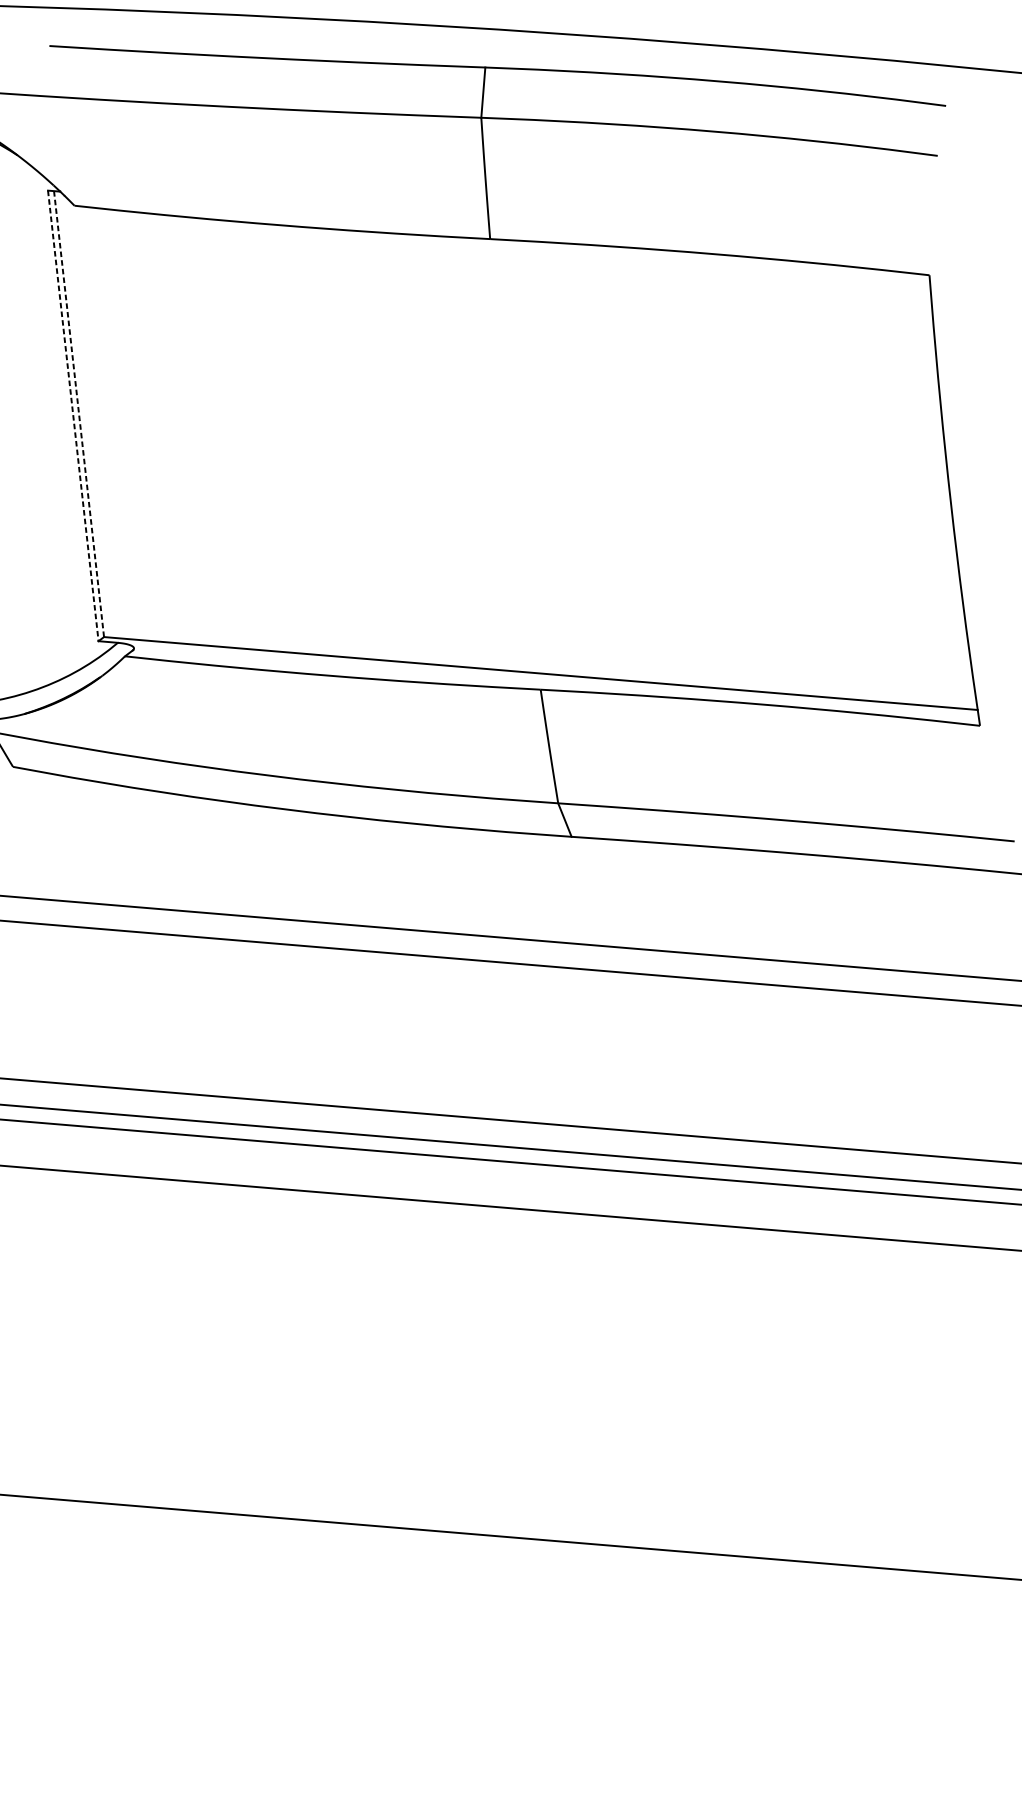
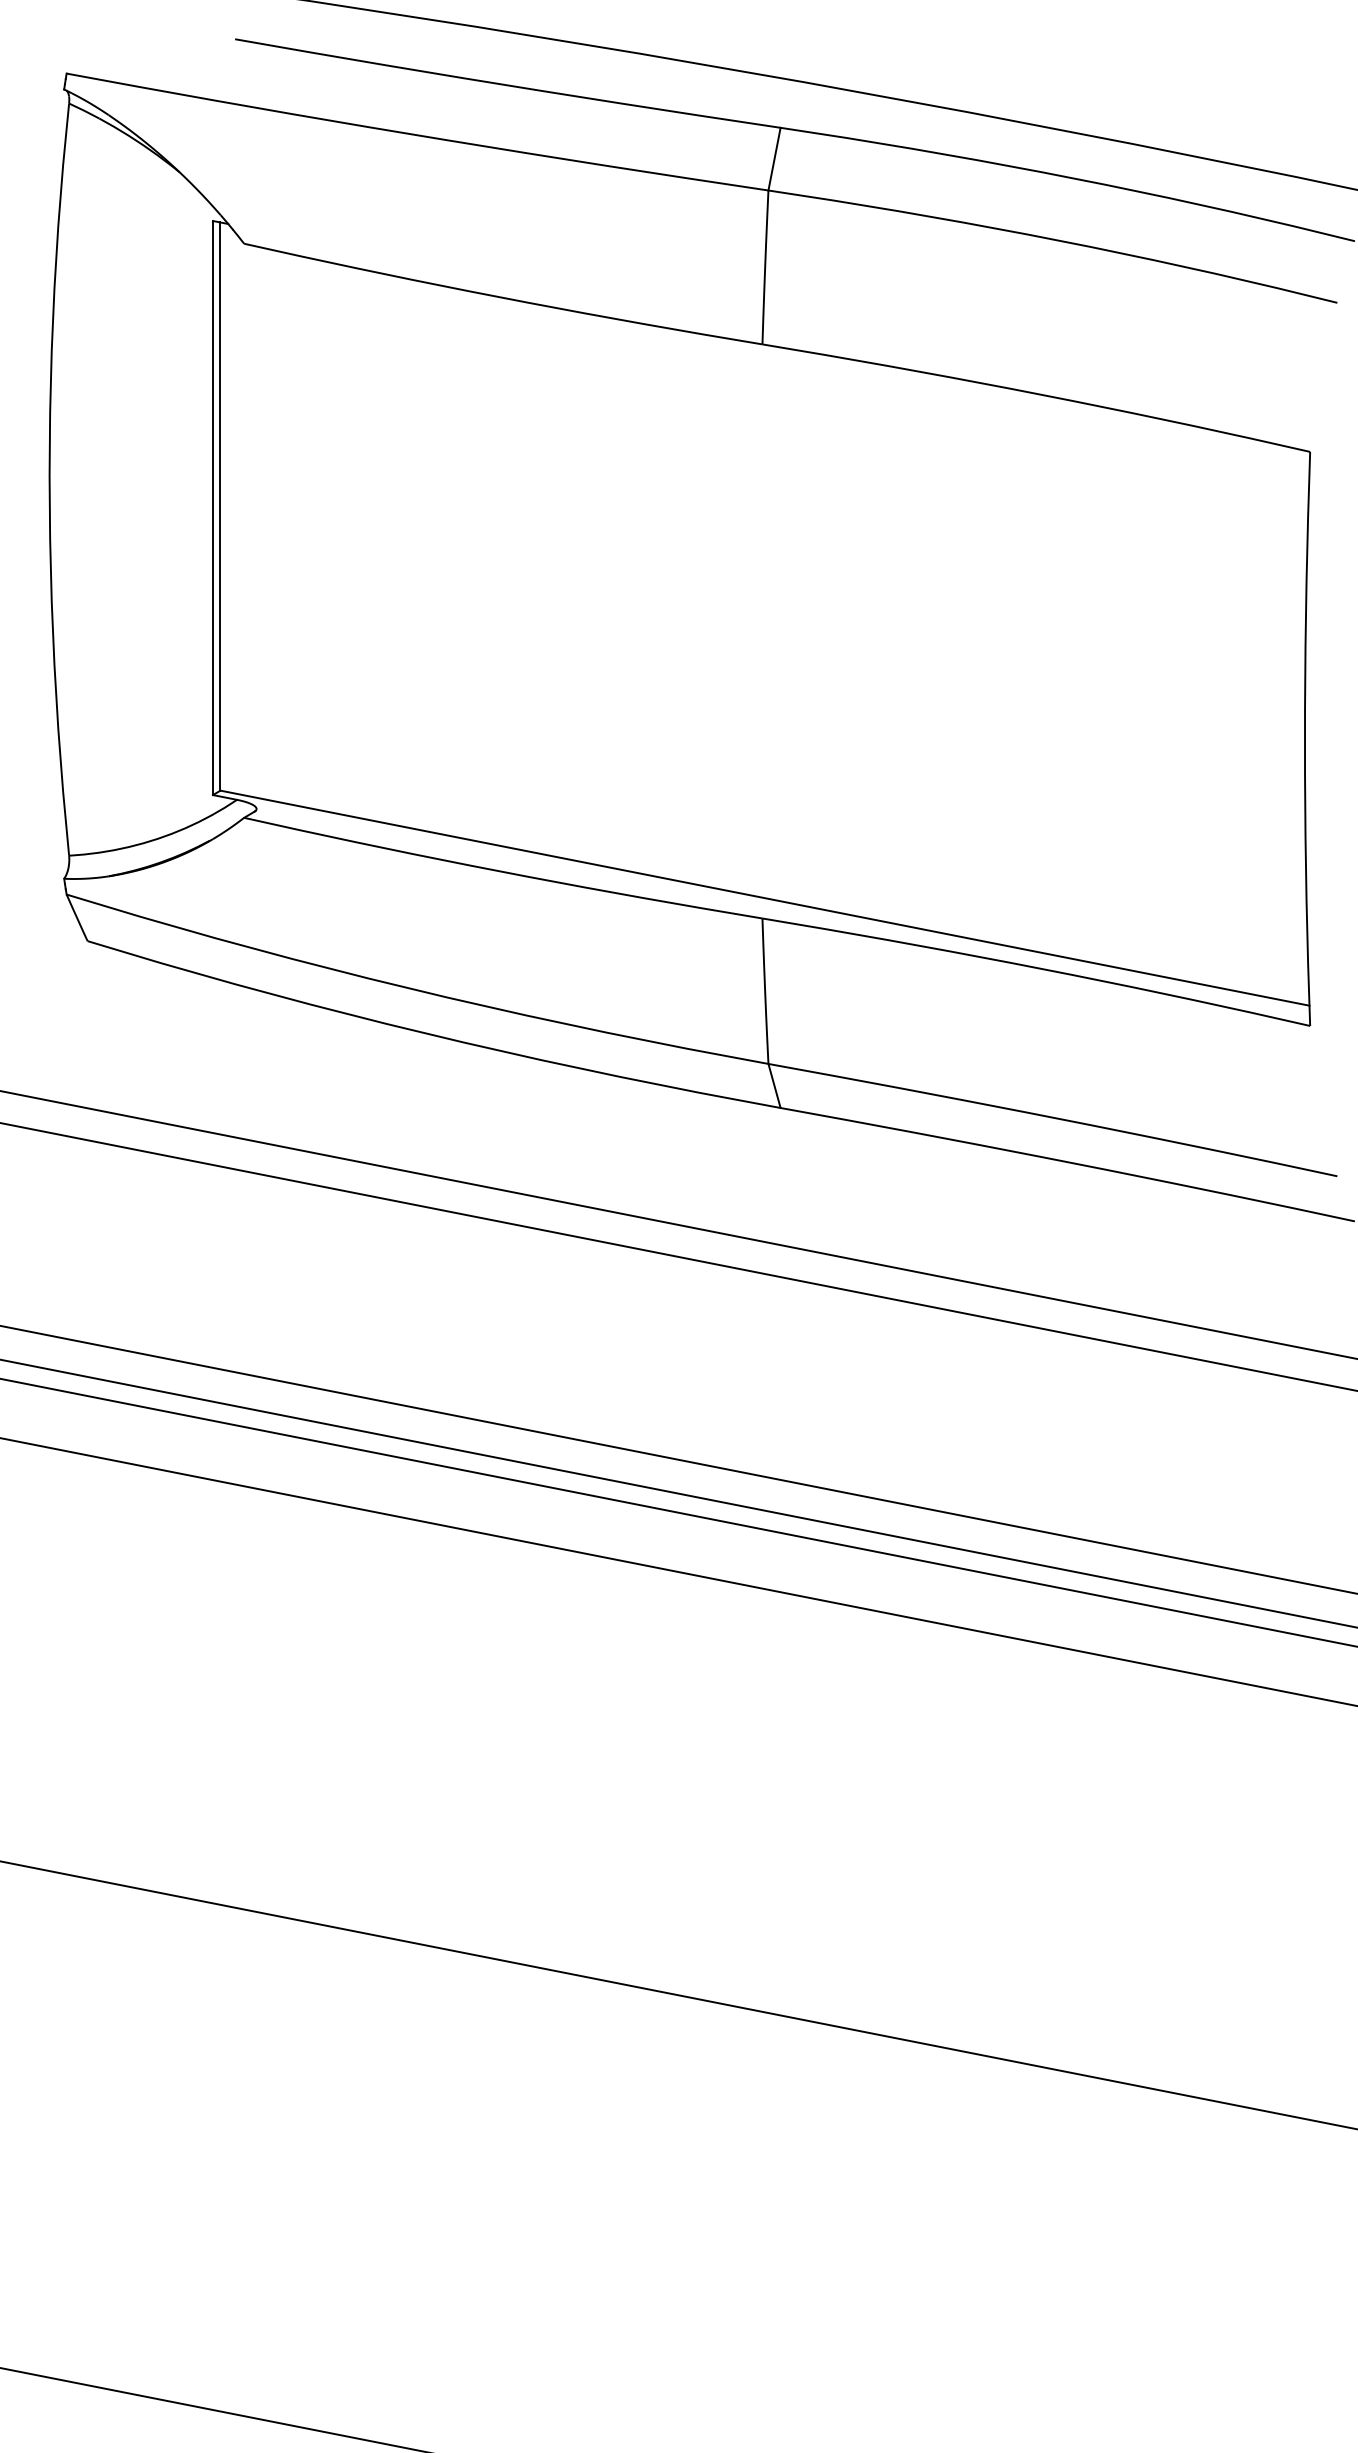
line: (79, 414) -> (220, 507), dashed -> solid
line: (72, 416) -> (212, 508), dashed -> solid

